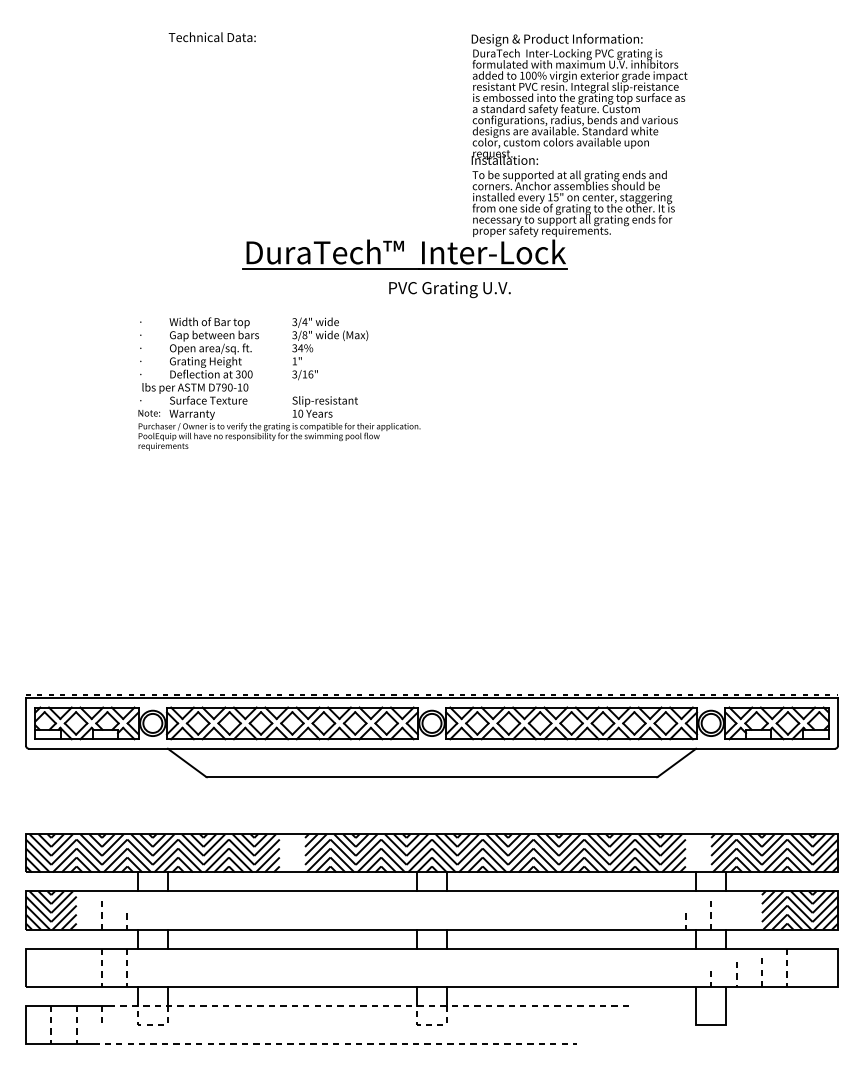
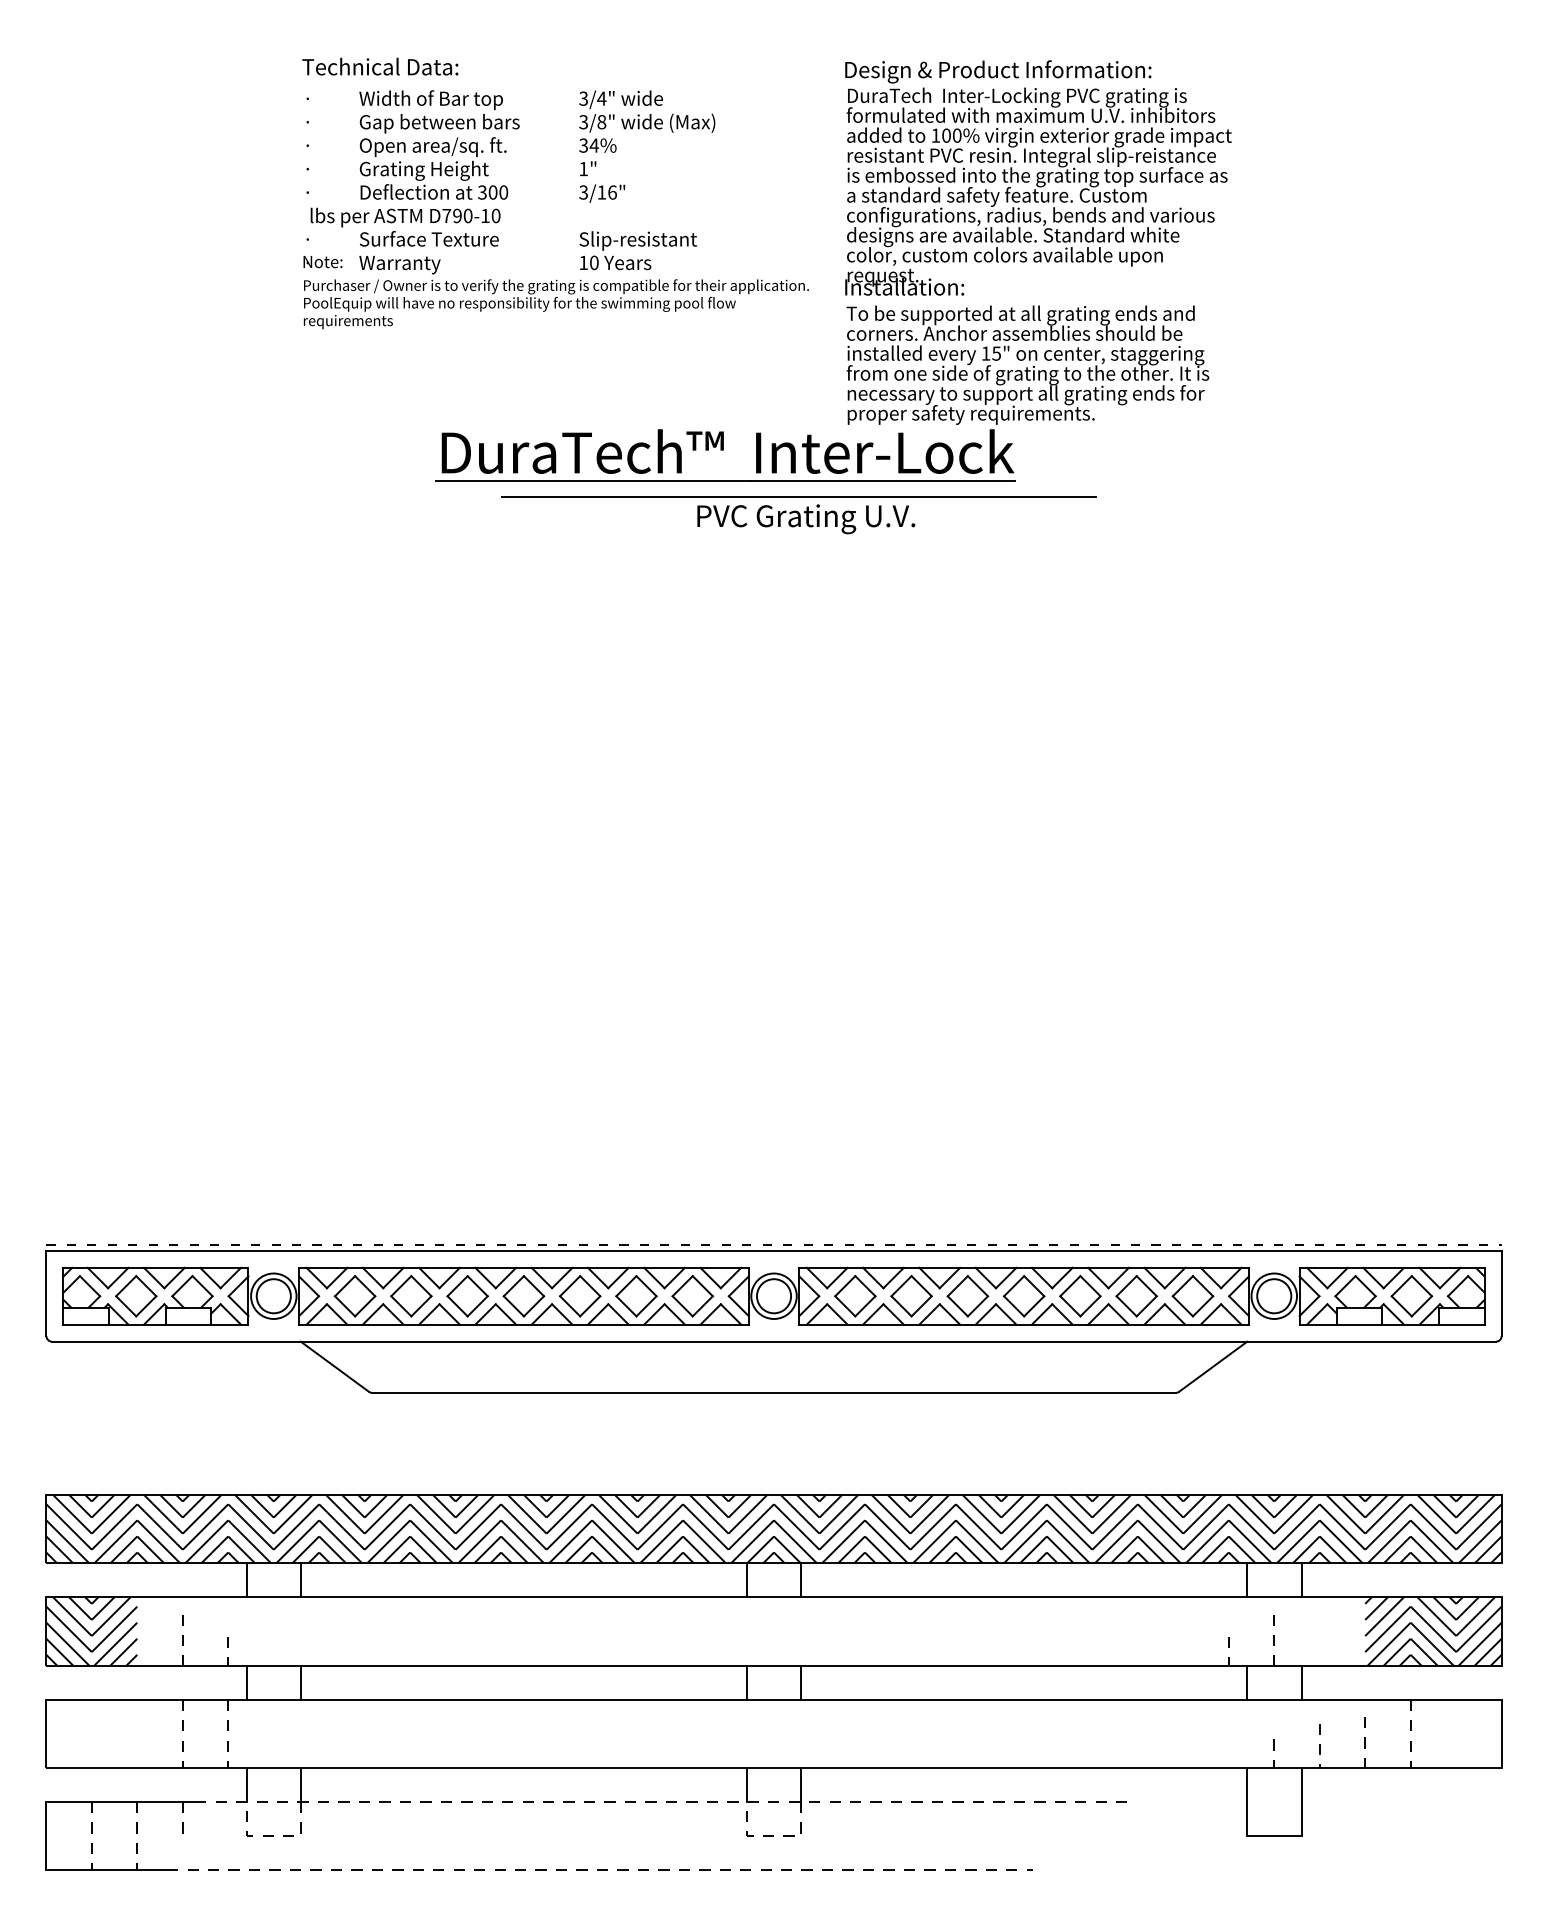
line: (445, 277) -> (798, 497), added
text: (279, 383) -> (556, 208), moved
hatch: (292, 853) -> (524, 1529), added
hatch: (698, 853) -> (1251, 1529), added

